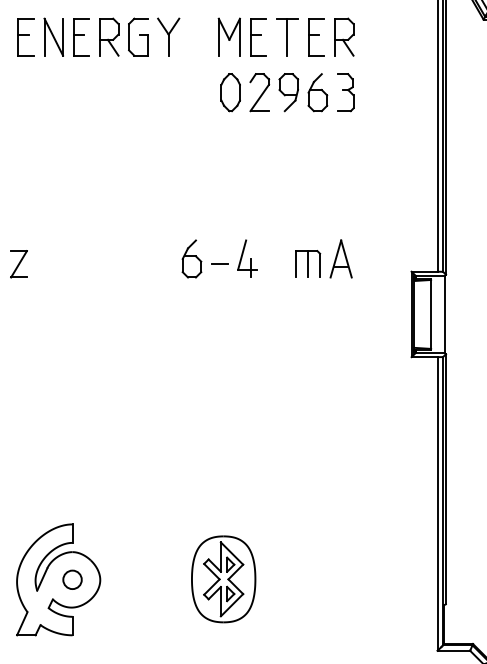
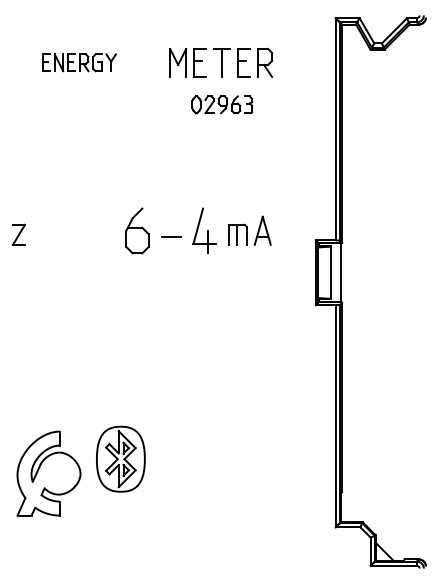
part: (98, 36) -> (79, 62), size x0.6
part: (287, 92) -> (222, 104), size x0.6
part: (219, 258) -> (170, 230), size x1.6
part: (223, 578) -> (120, 458), moved
circle: (72, 579) -> (59, 473), removed

